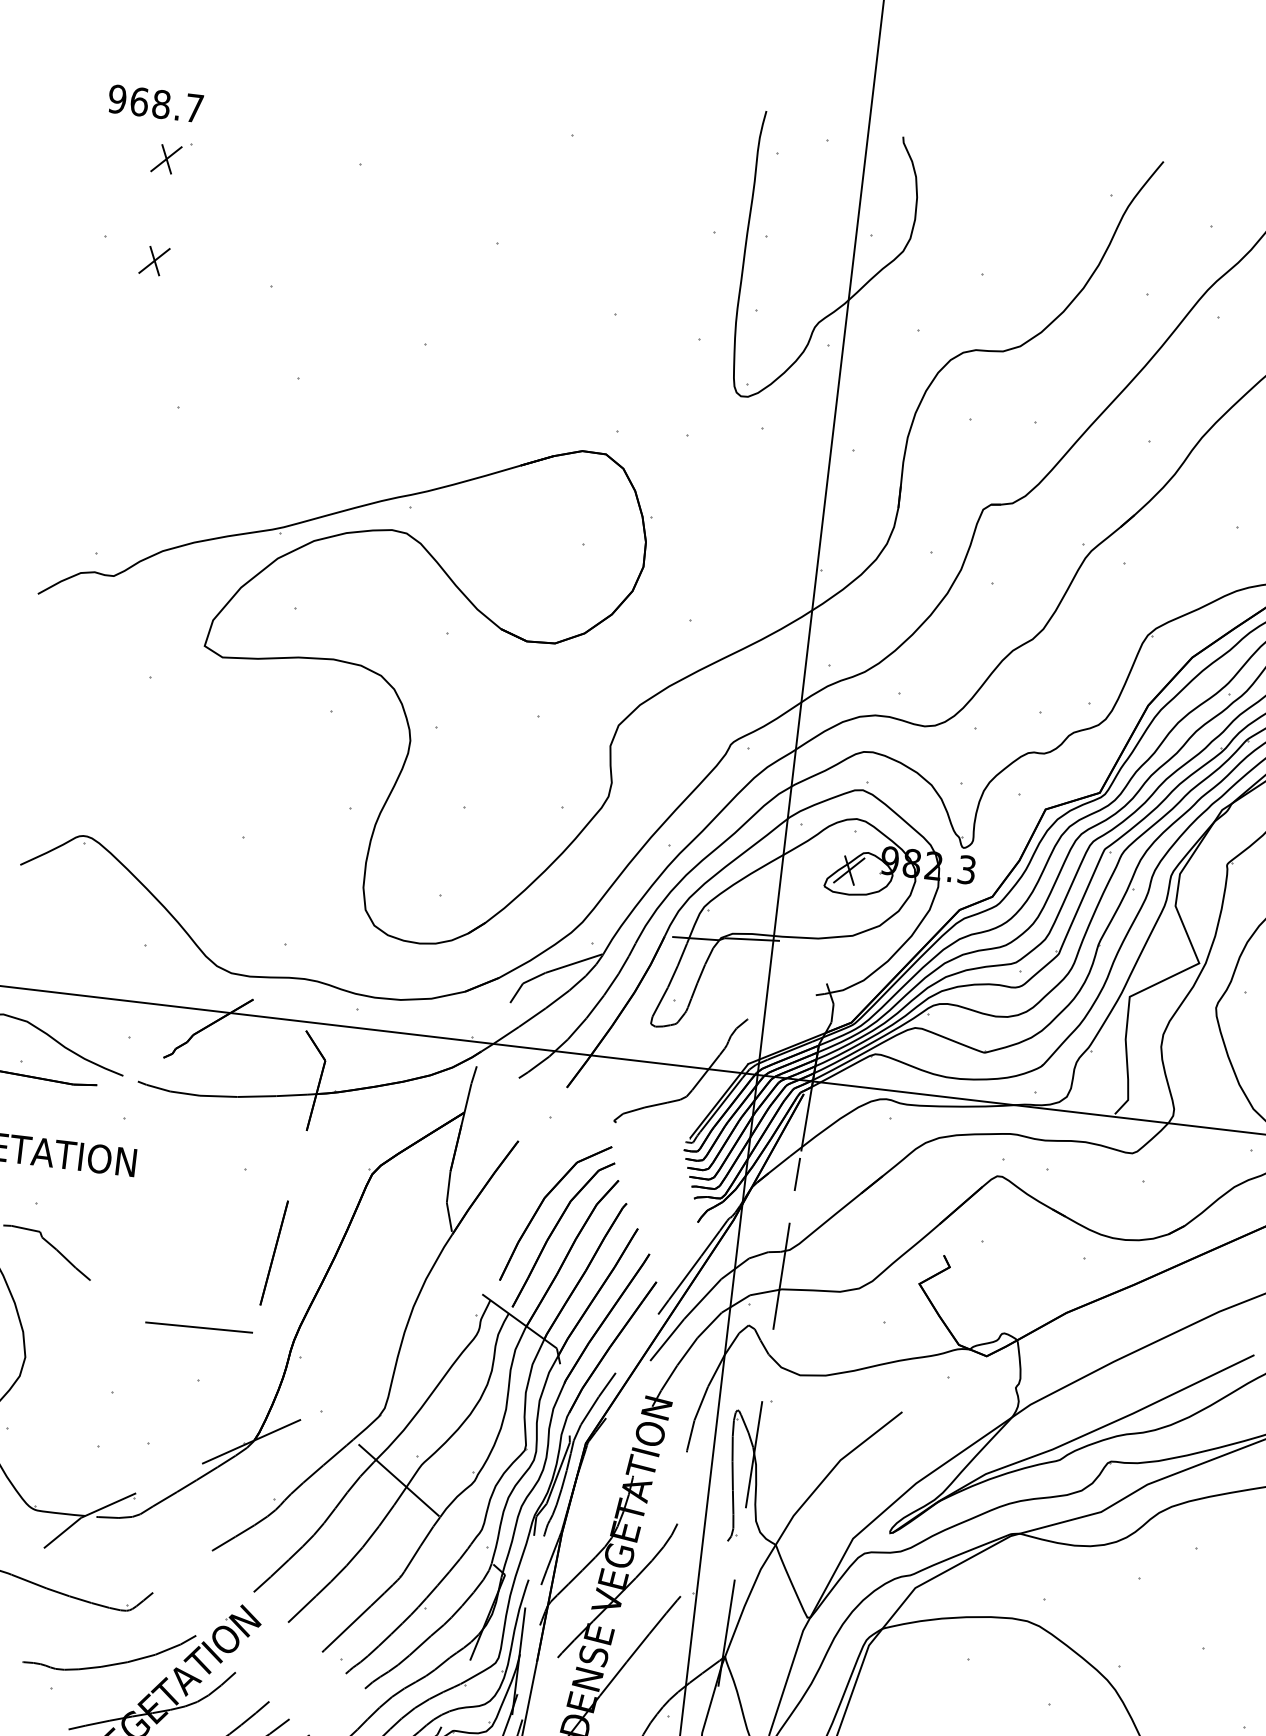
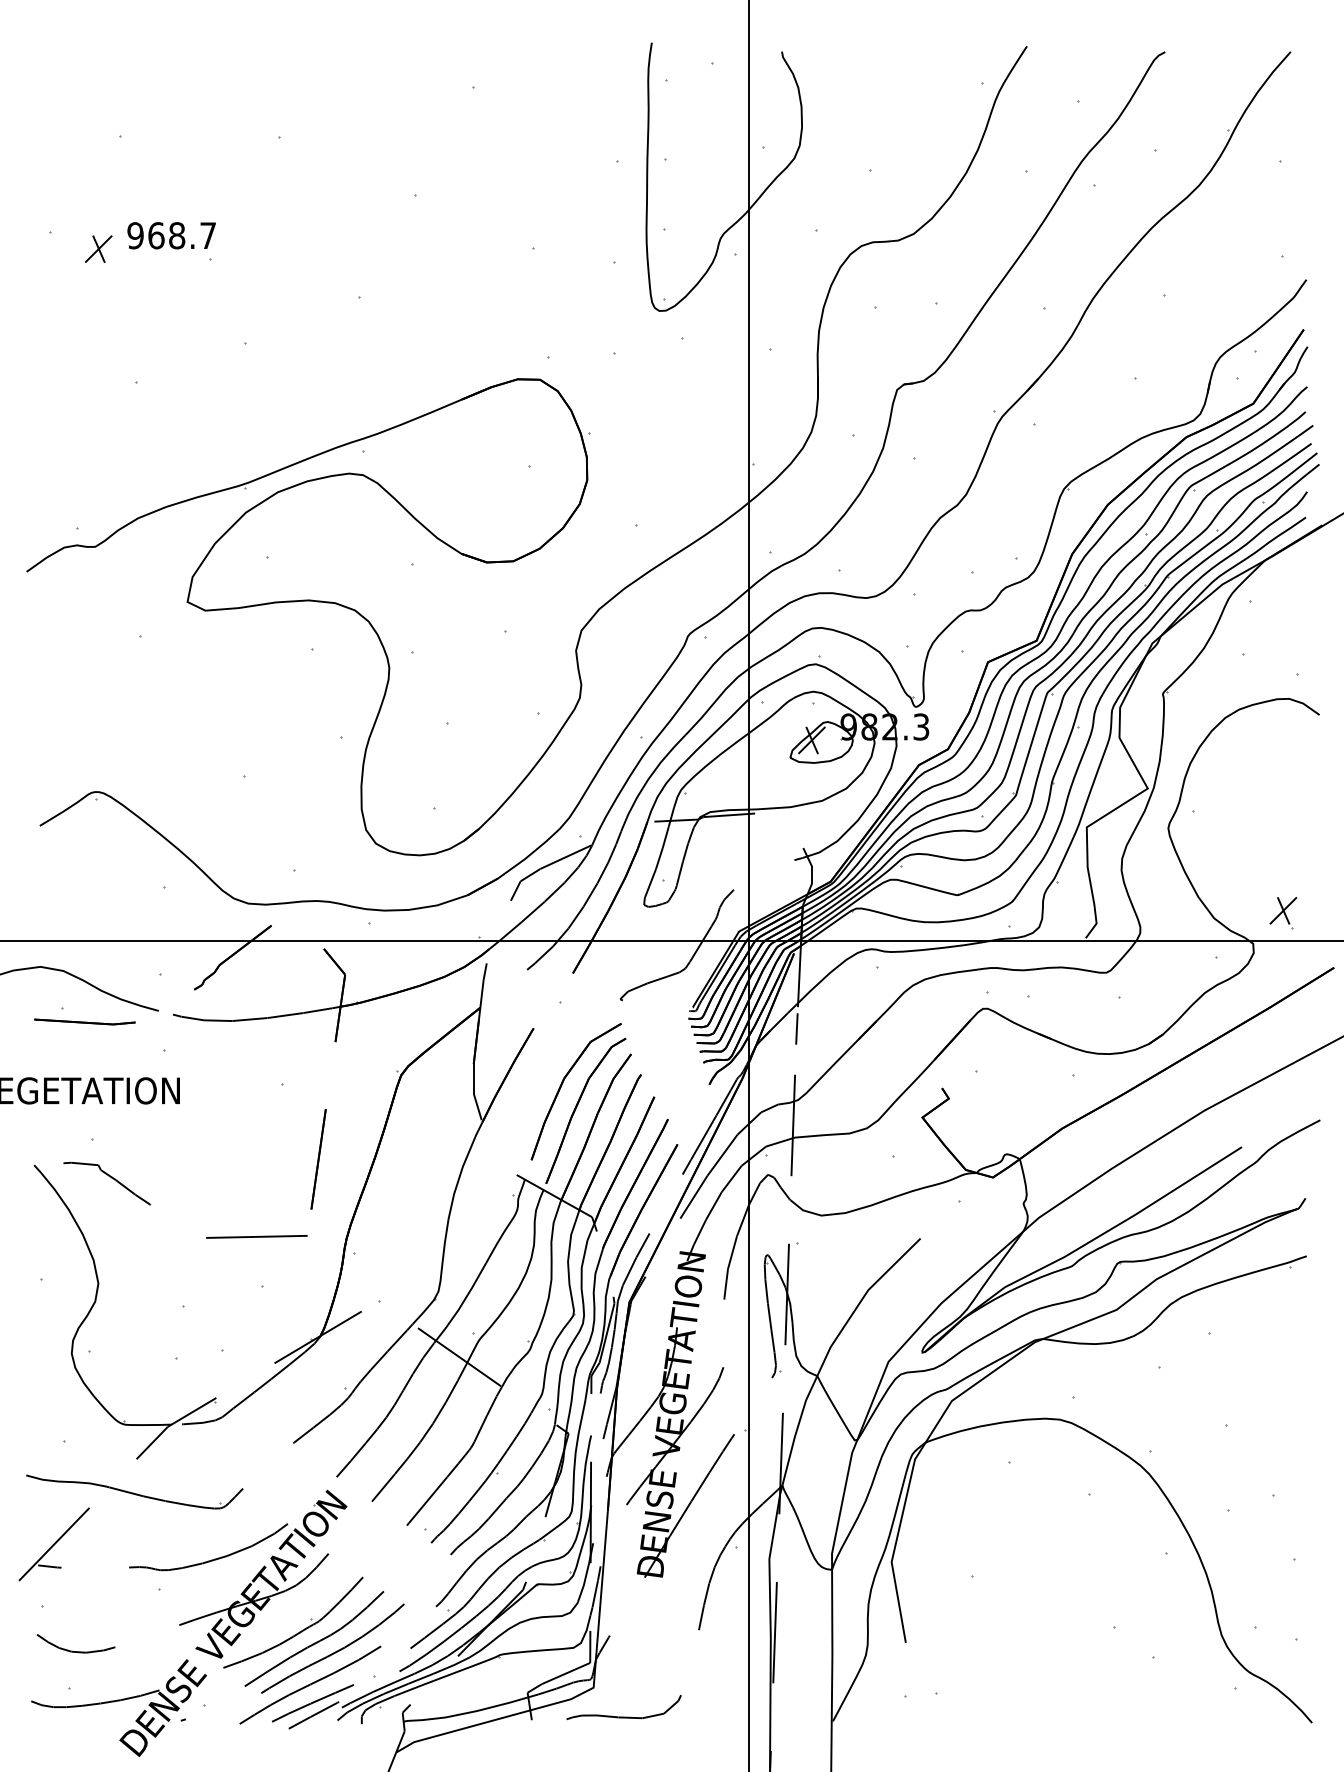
text: (155, 103) -> (171, 235), moved
part: (166, 158) -> (98, 152), removed

